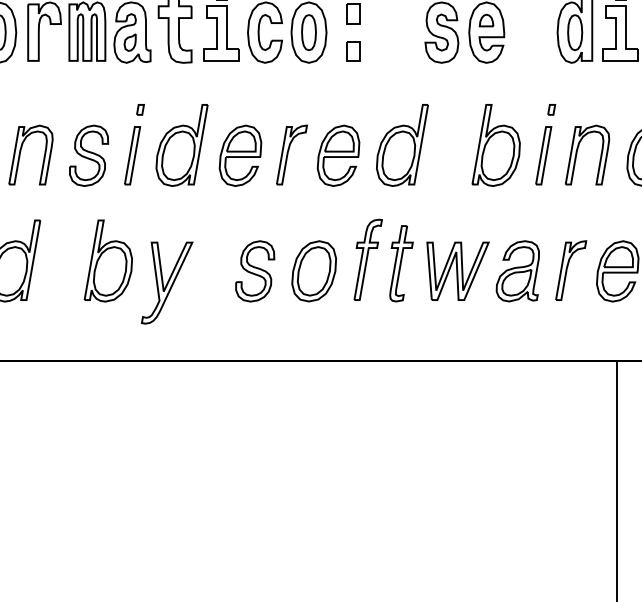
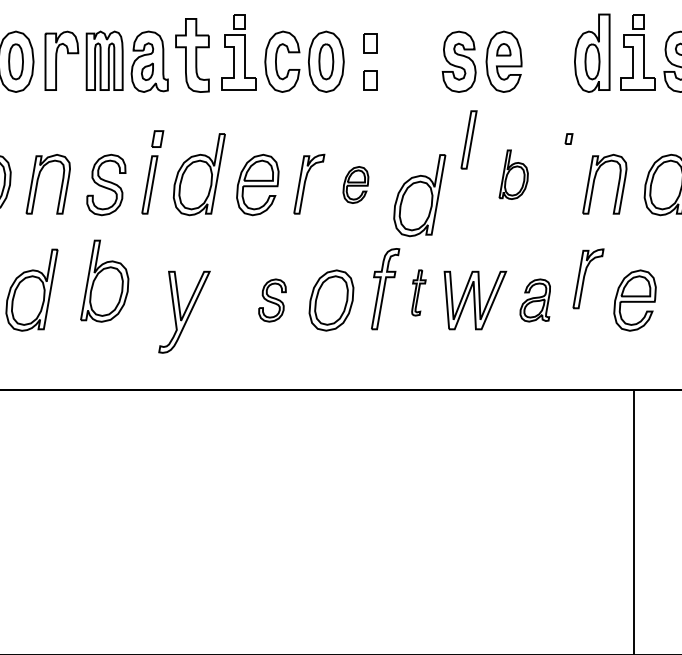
part: (140, 109) -> (157, 138), size x1.6
part: (402, 145) -> (419, 195), moved
part: (496, 145) -> (513, 174), size x0.6
part: (338, 155) -> (355, 184), size x0.6
part: (543, 155) -> (468, 139), moved
part: (108, 260) -> (104, 280), moved
part: (401, 263) -> (418, 292), size x0.6
part: (571, 270) -> (588, 278), moved
part: (255, 271) -> (272, 300), size x0.7
part: (518, 271) -> (535, 300), size x0.7

